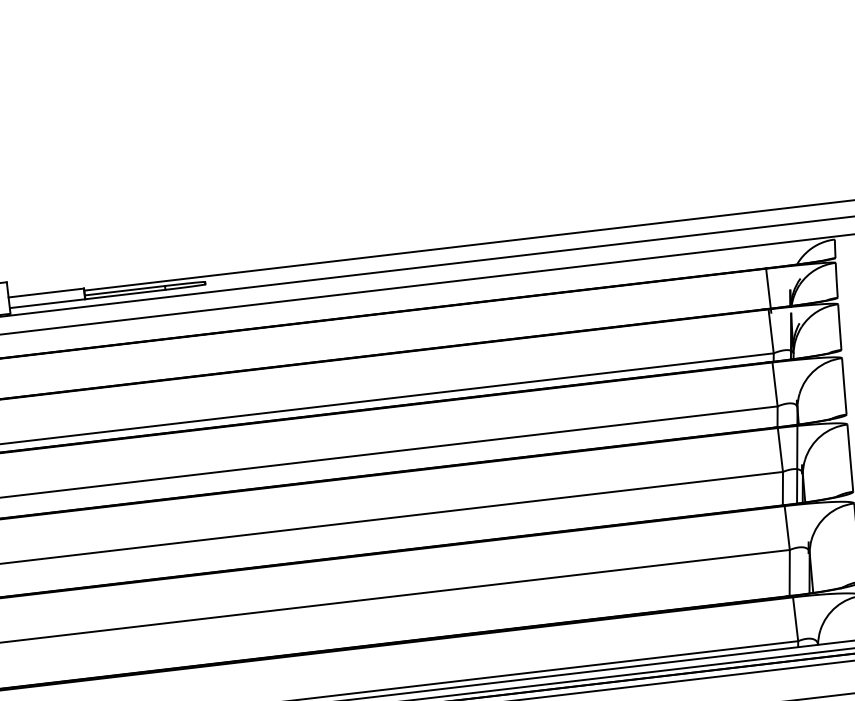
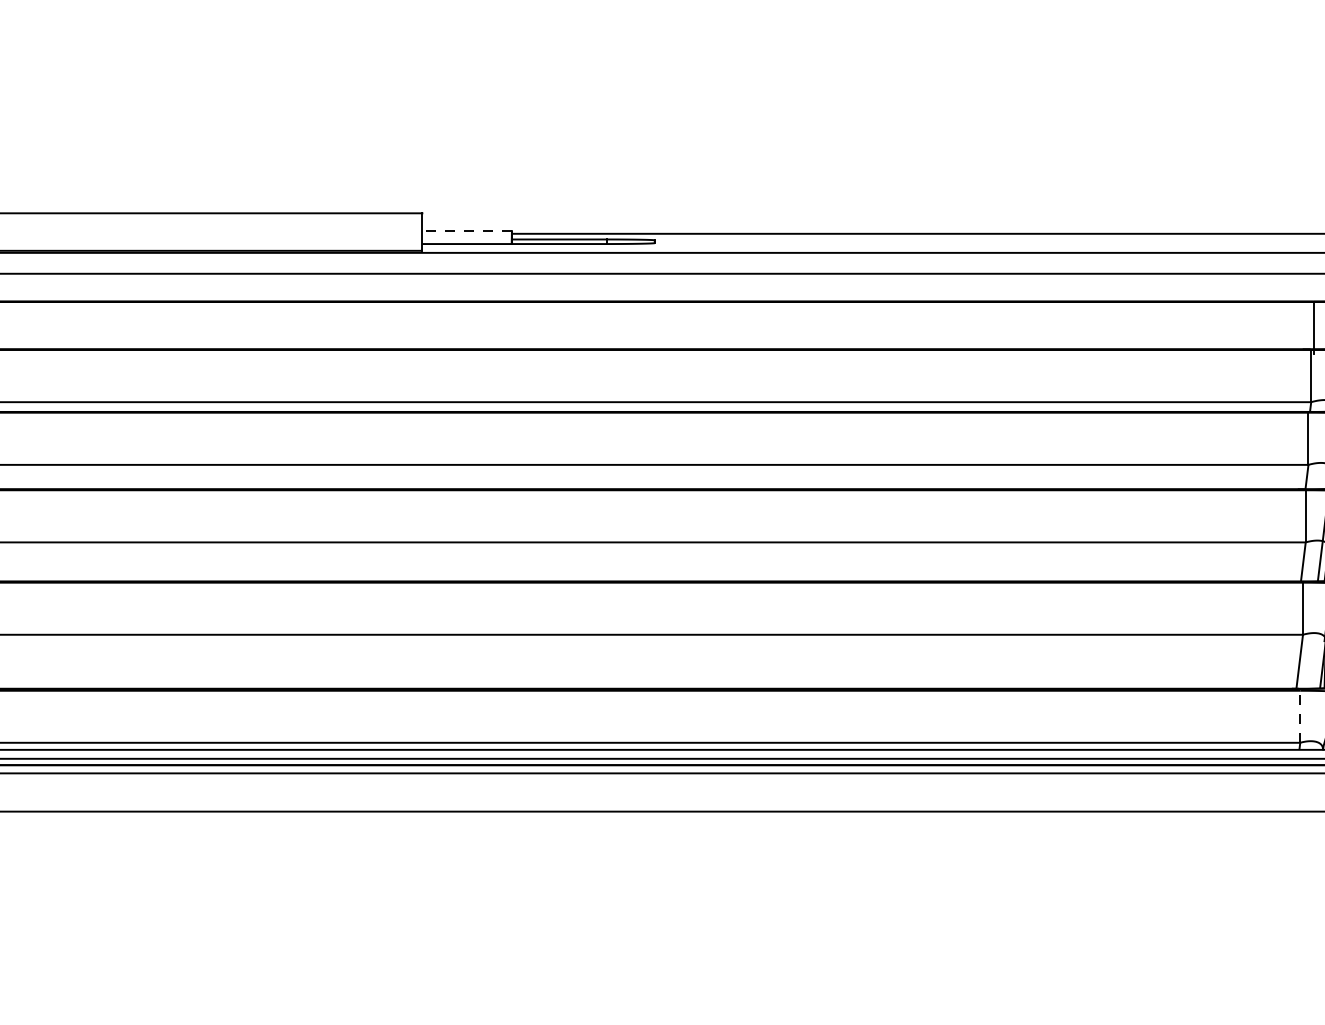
line: (46, 293) -> (467, 231), solid -> dashed
line: (795, 619) -> (1300, 716), solid -> dashed

